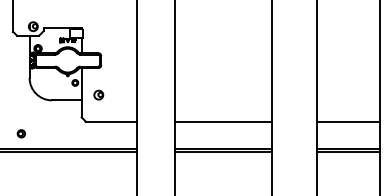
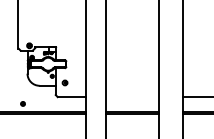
line: (223, 121) -> (132, 97), removed

